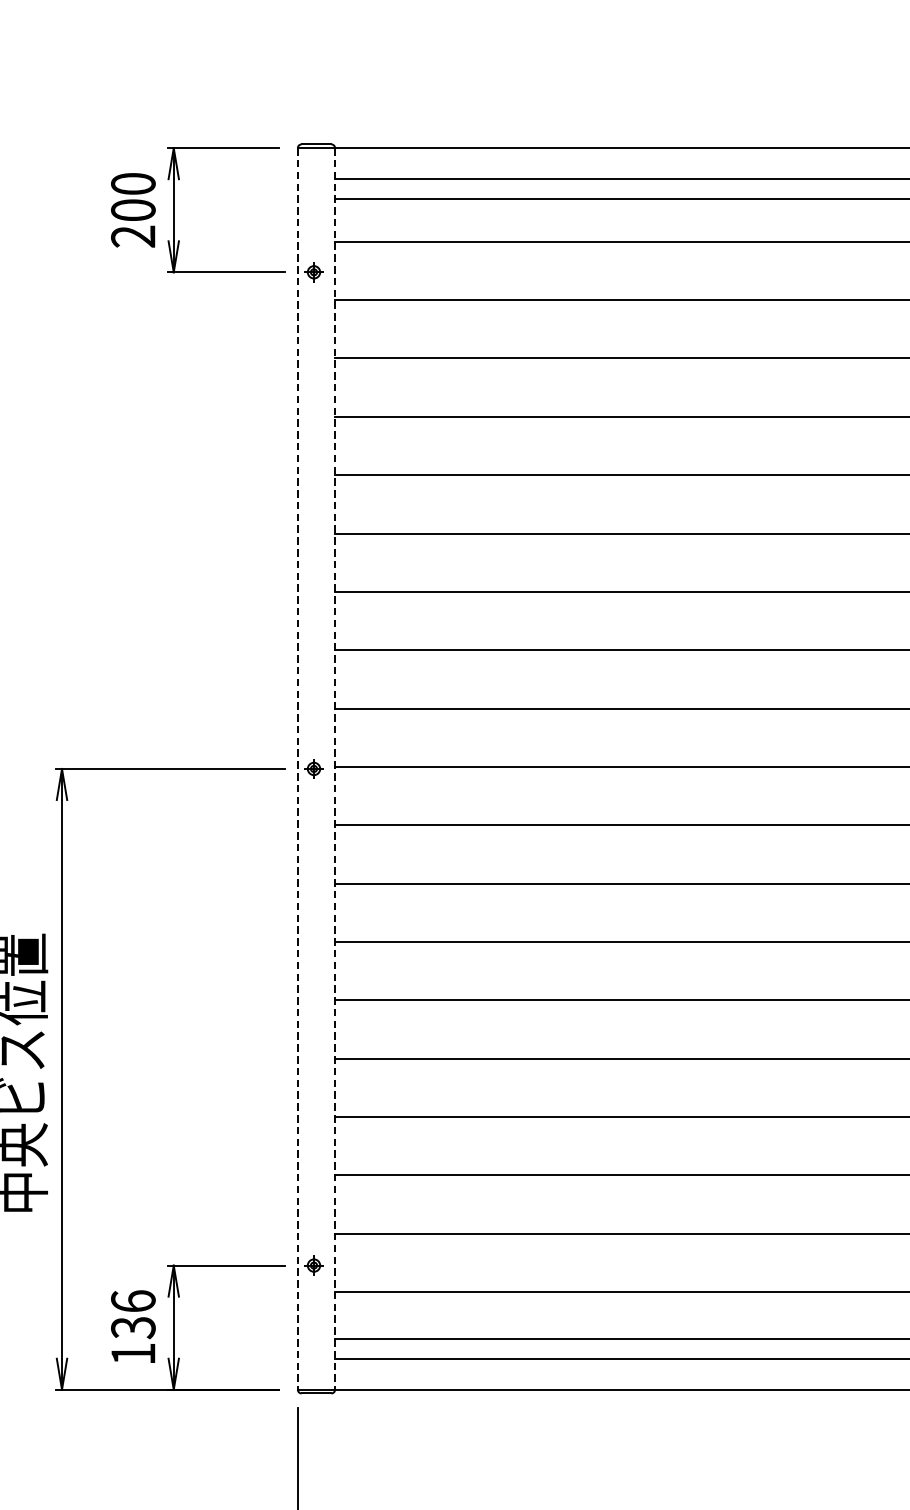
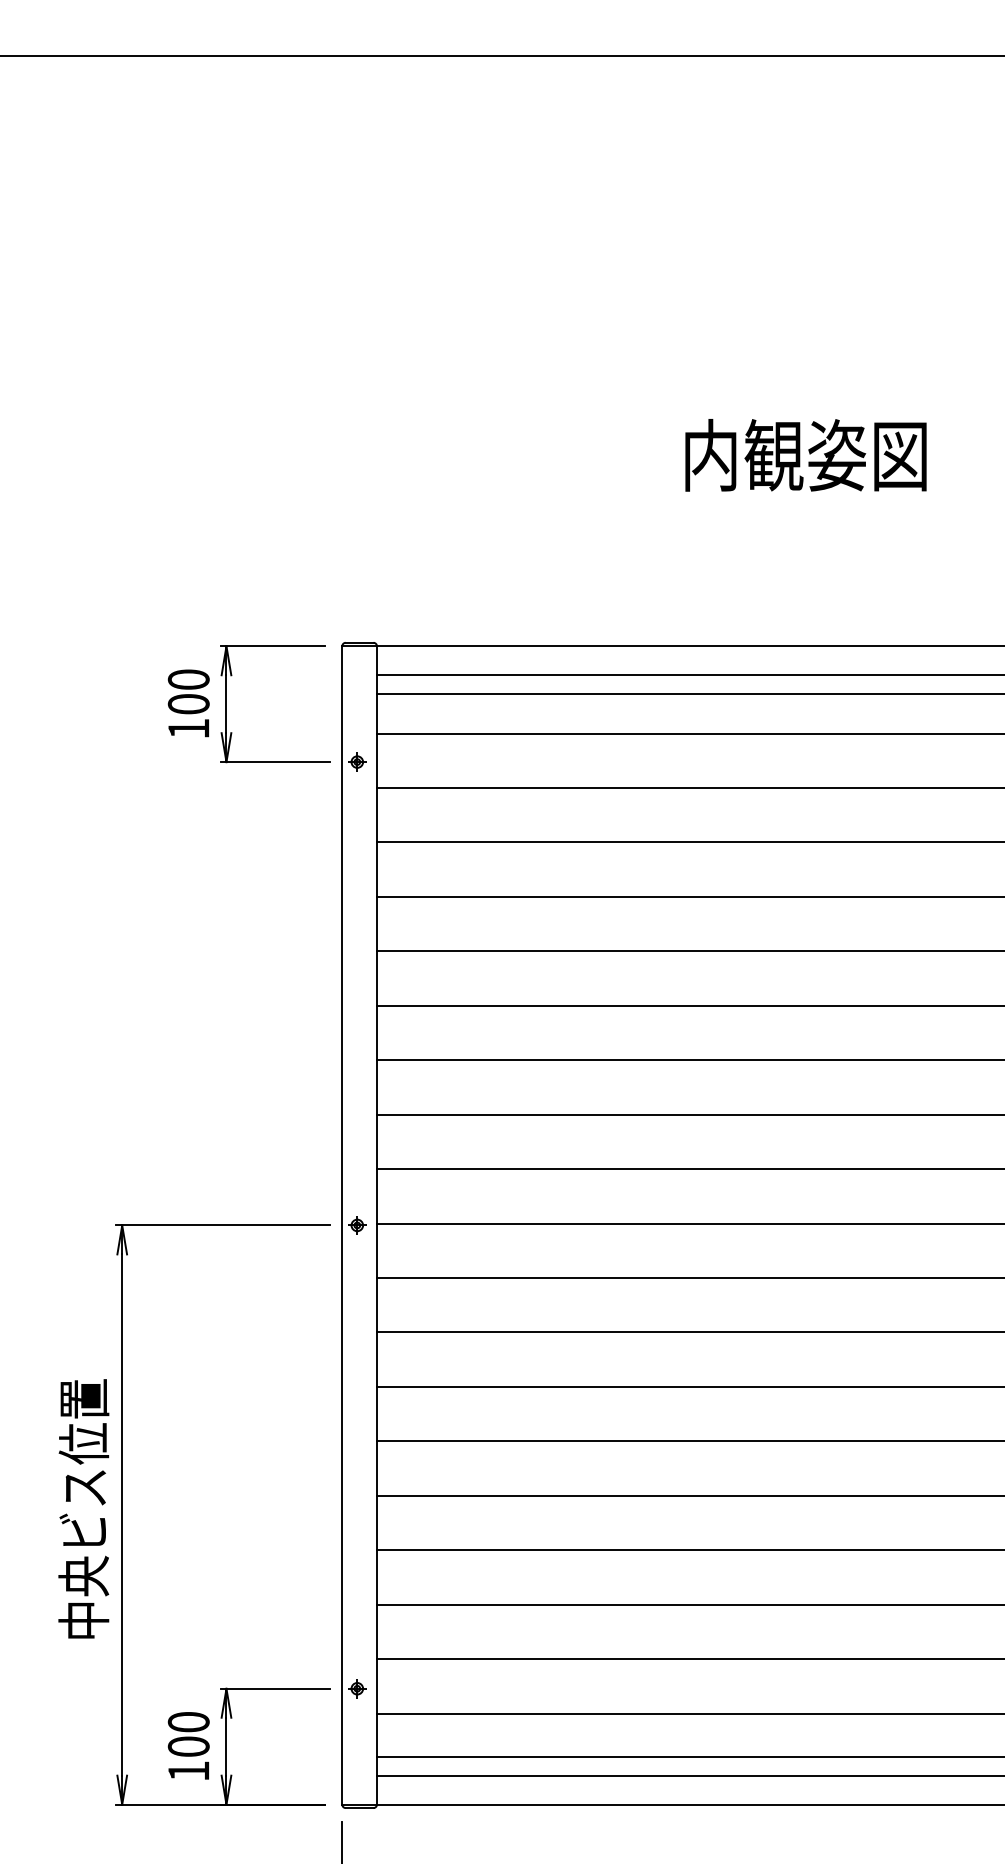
text: (133, 236) -> (188, 728), 200 -> 100
line: (298, 769) -> (342, 1225), dashed -> solid
line: (335, 769) -> (377, 1225), dashed -> solid
text: (133, 1314) -> (188, 1734), 136 -> 100

